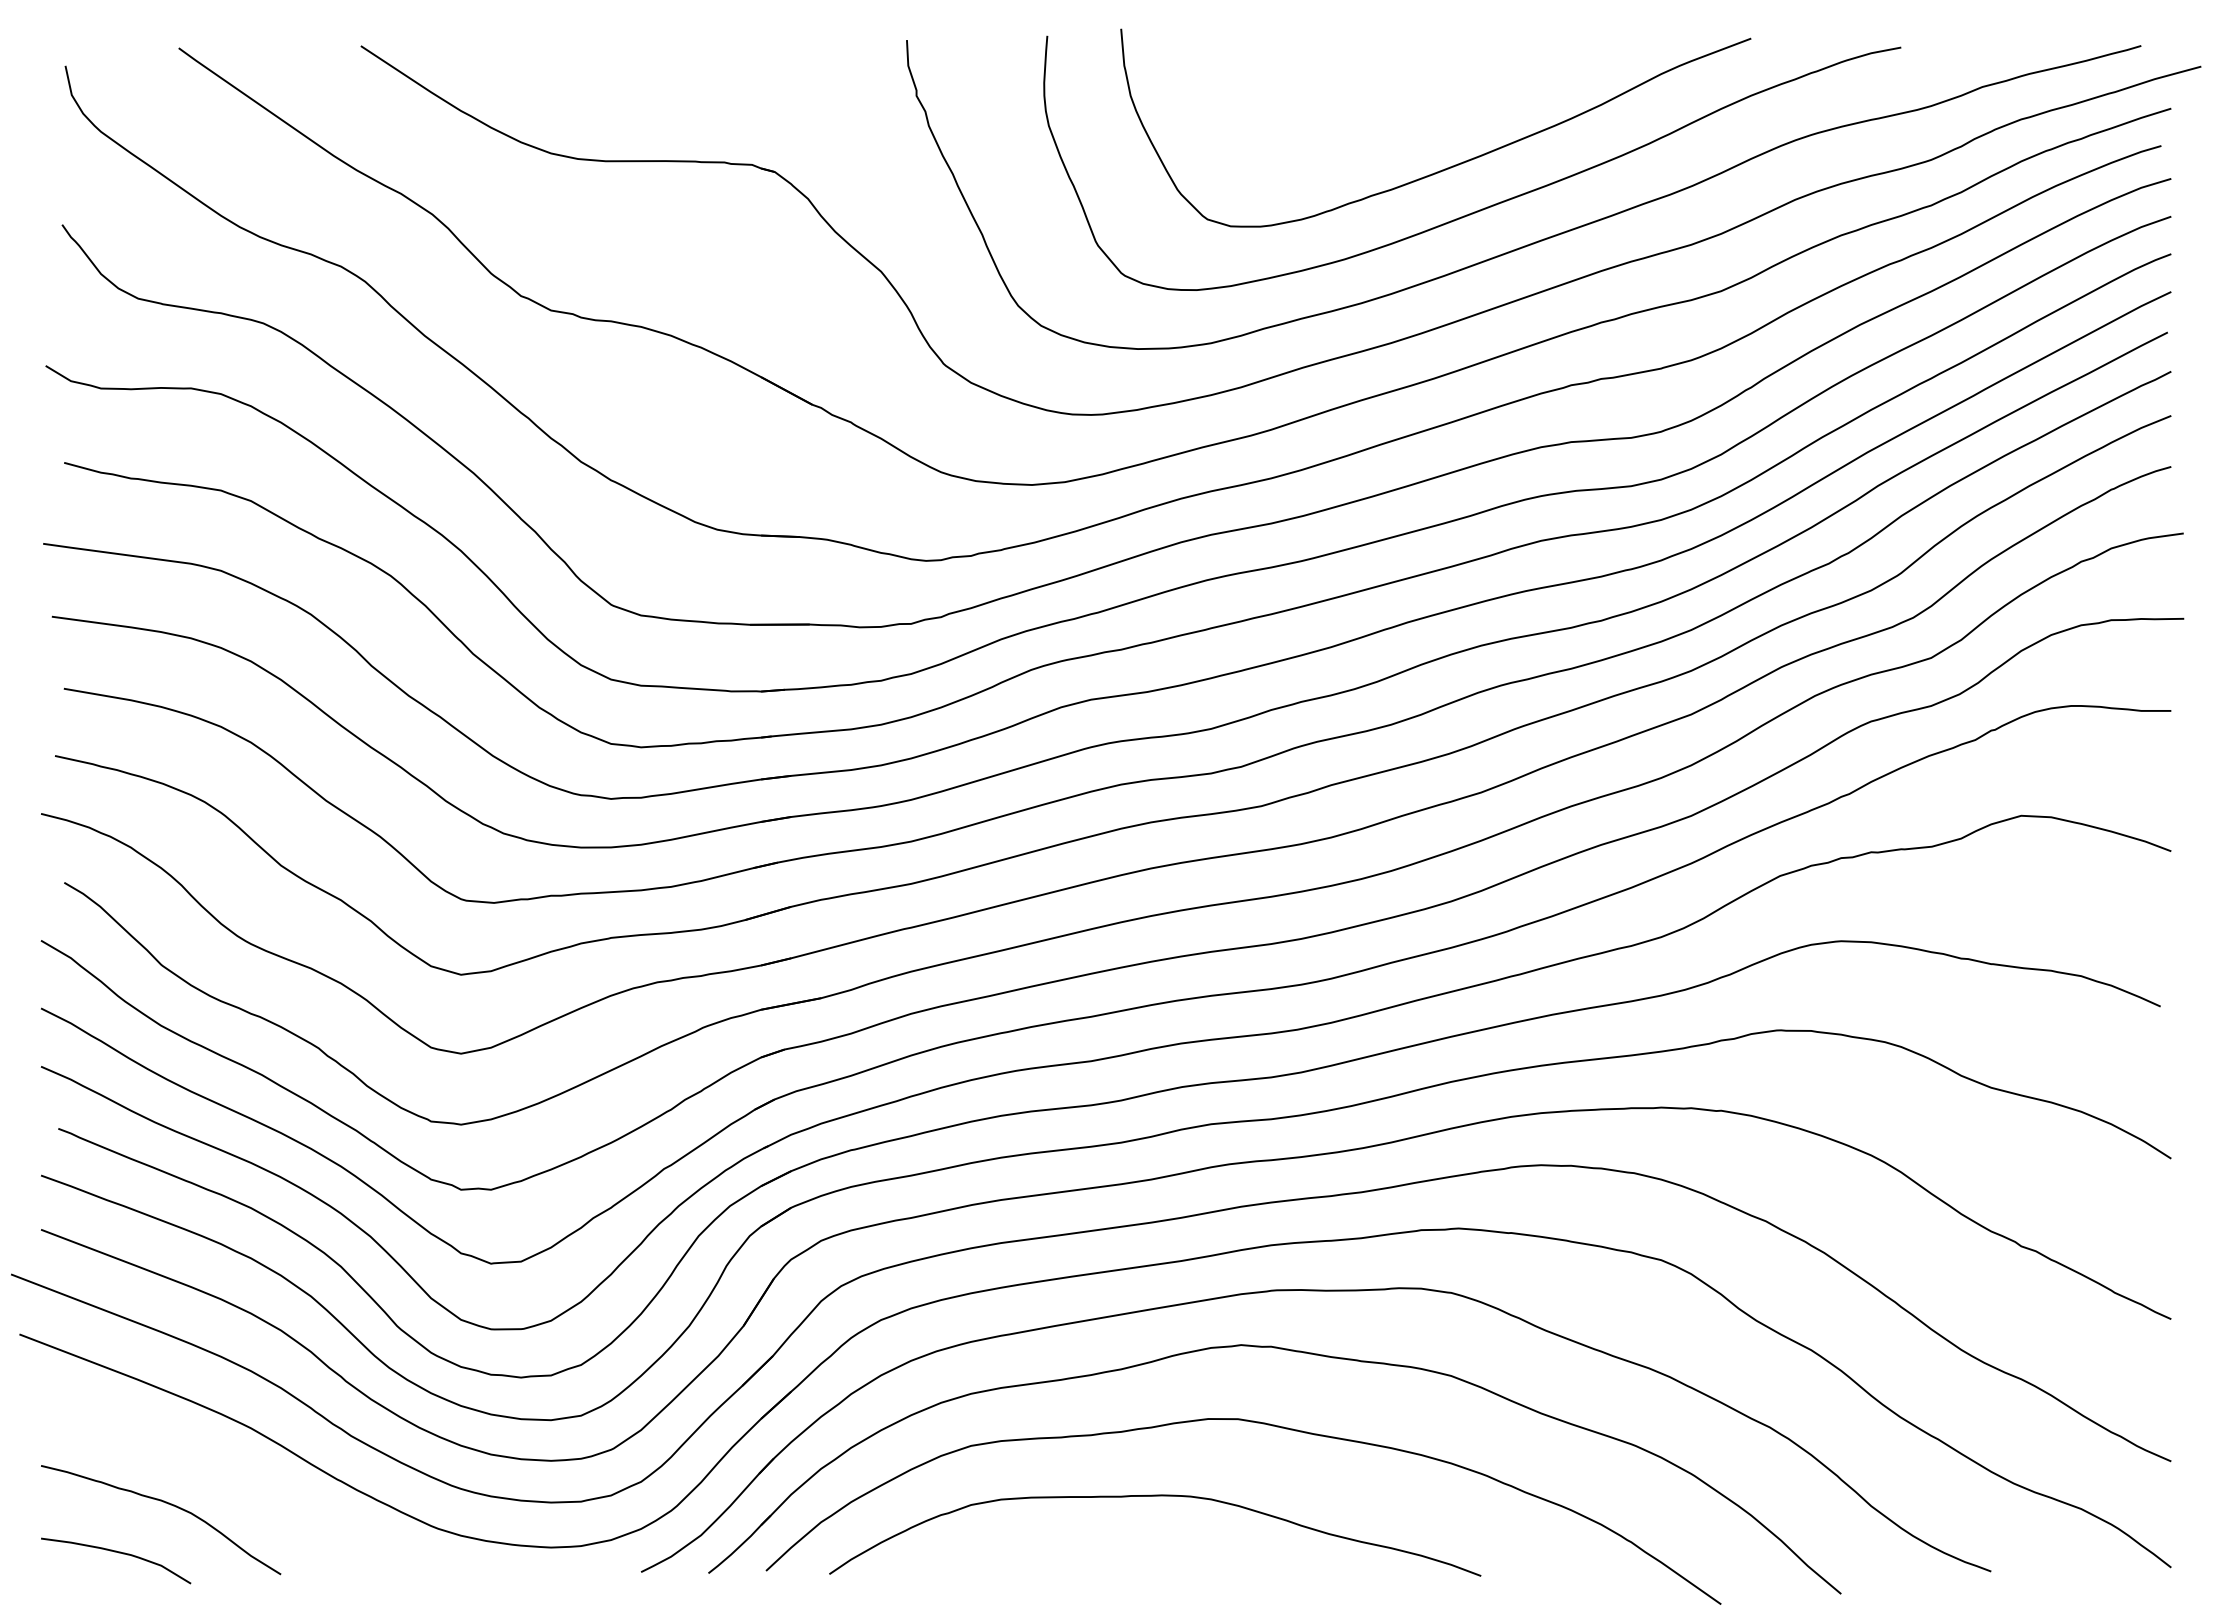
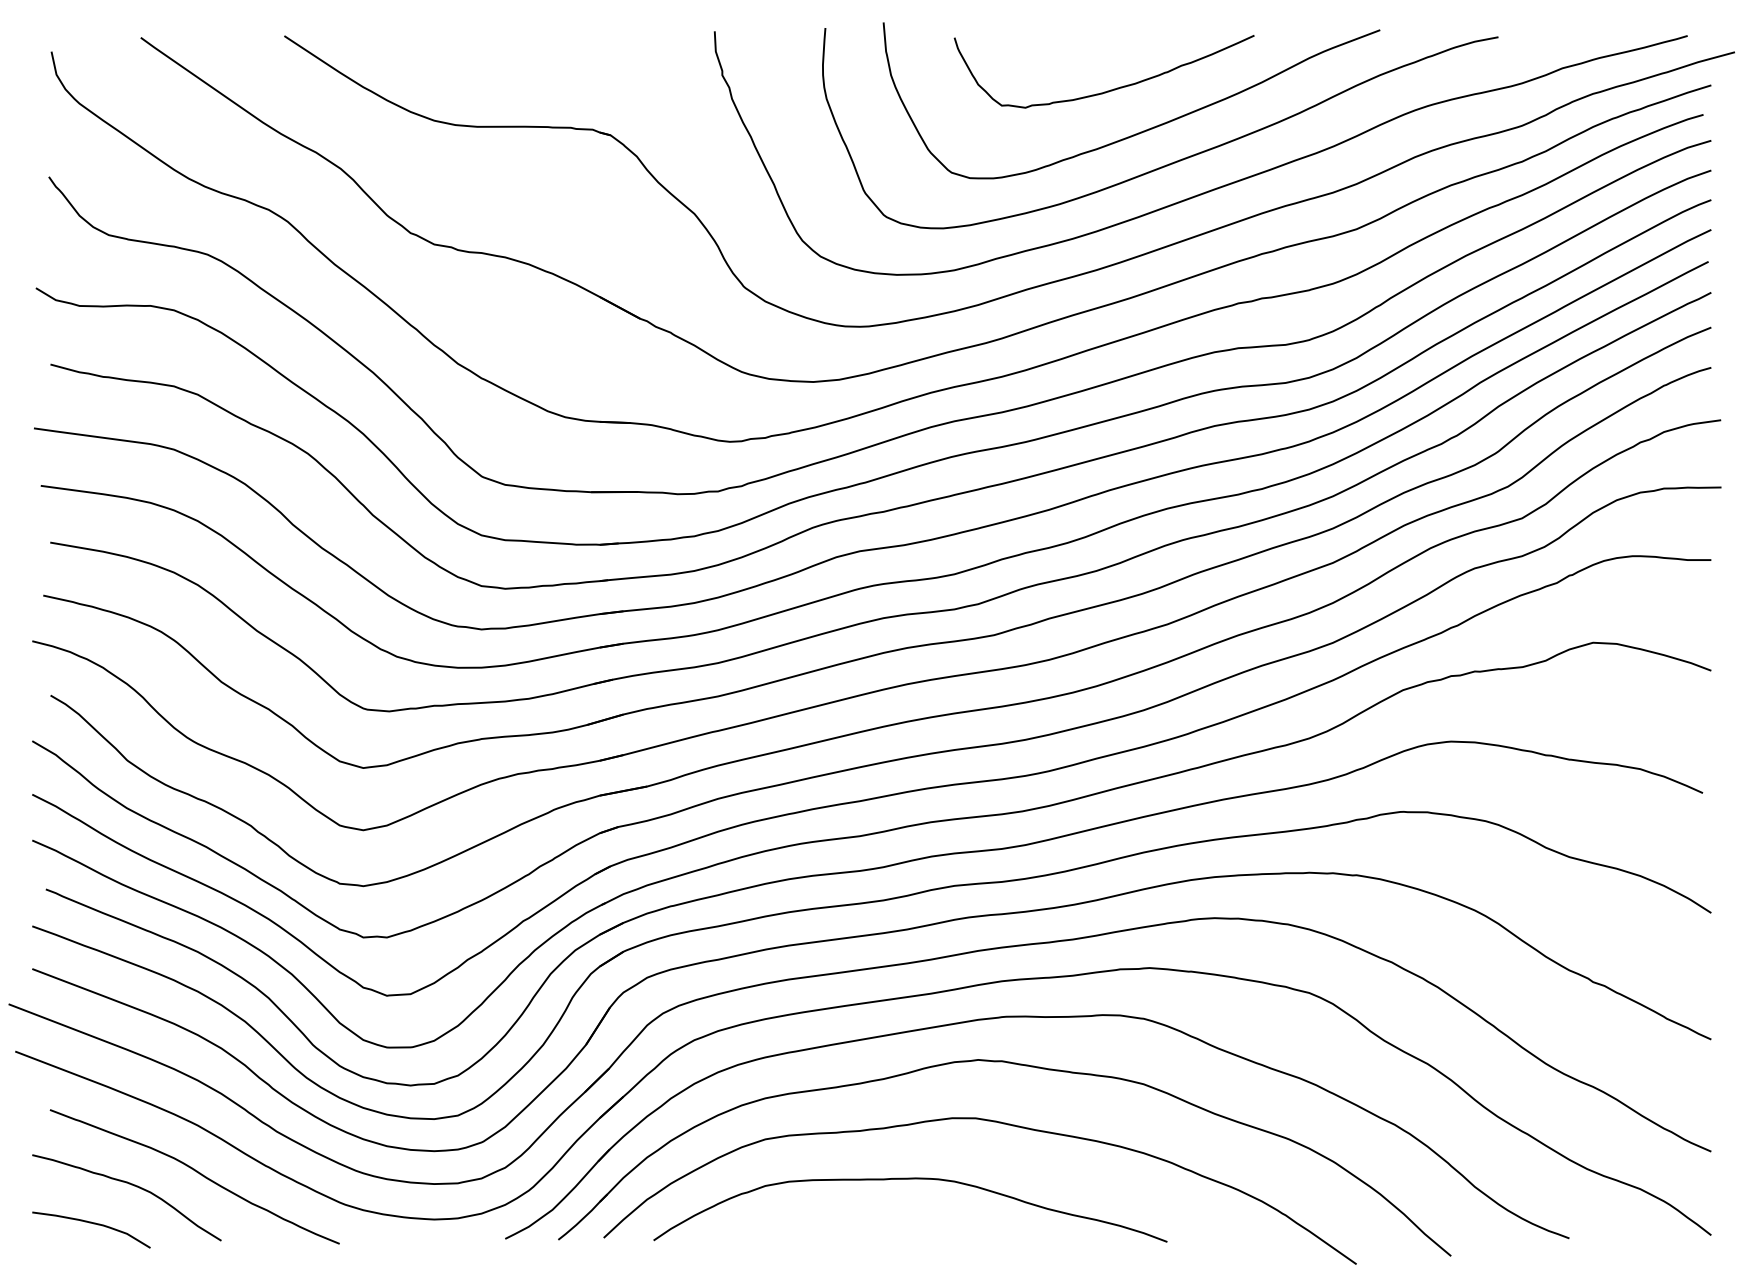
curve: (1408, 114) -> (1110, 89), added
curve: (250, 1488) -> (197, 1172), added

